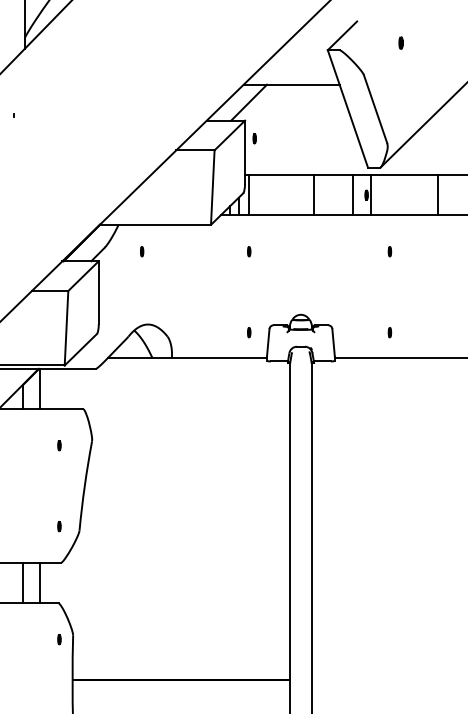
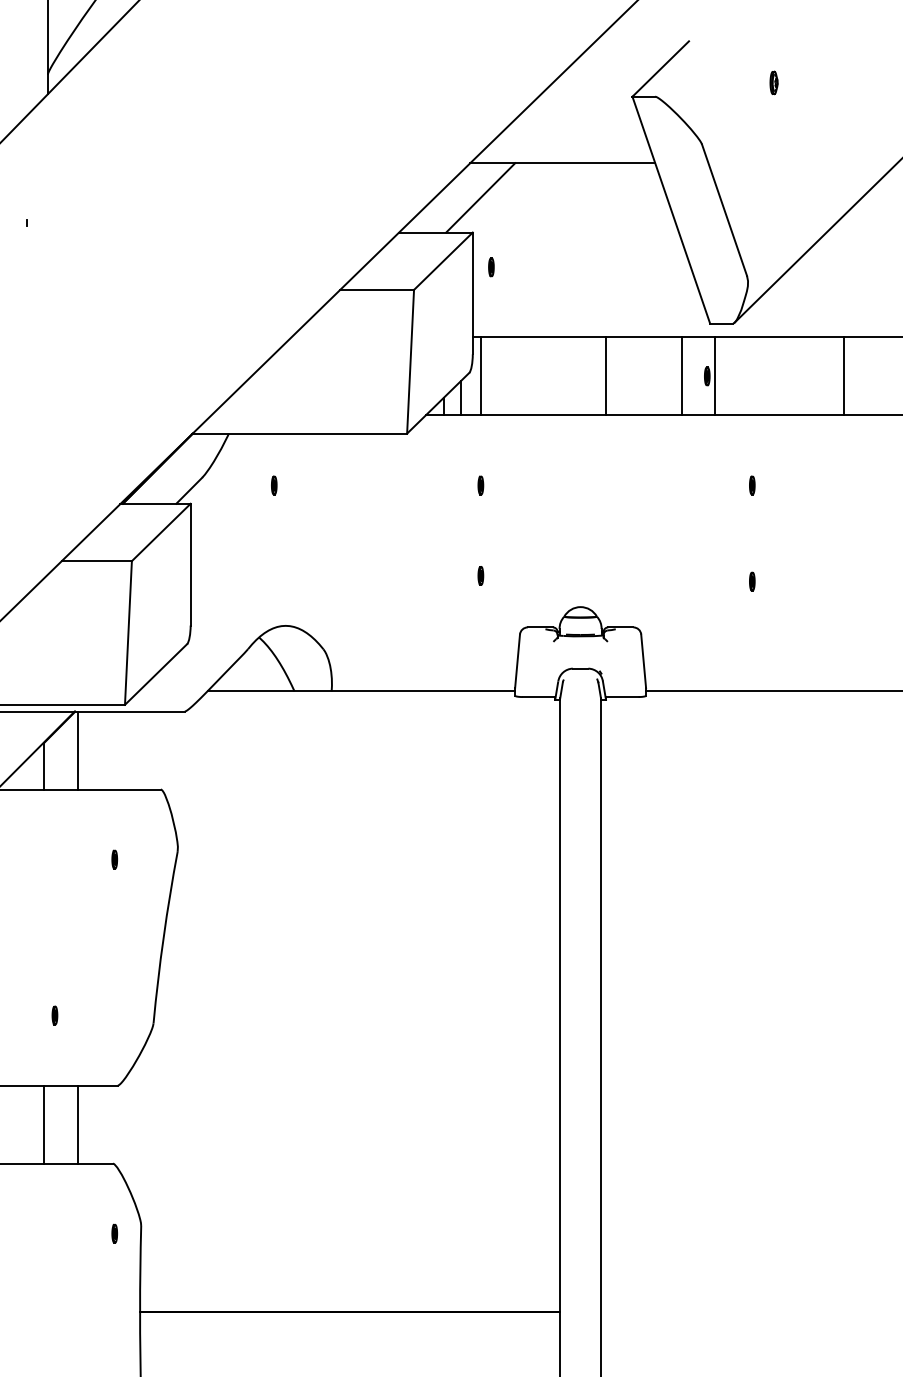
part: (249, 332) -> (481, 575), moved
part: (389, 332) -> (751, 581), moved
part: (59, 526) -> (55, 1015), moved

